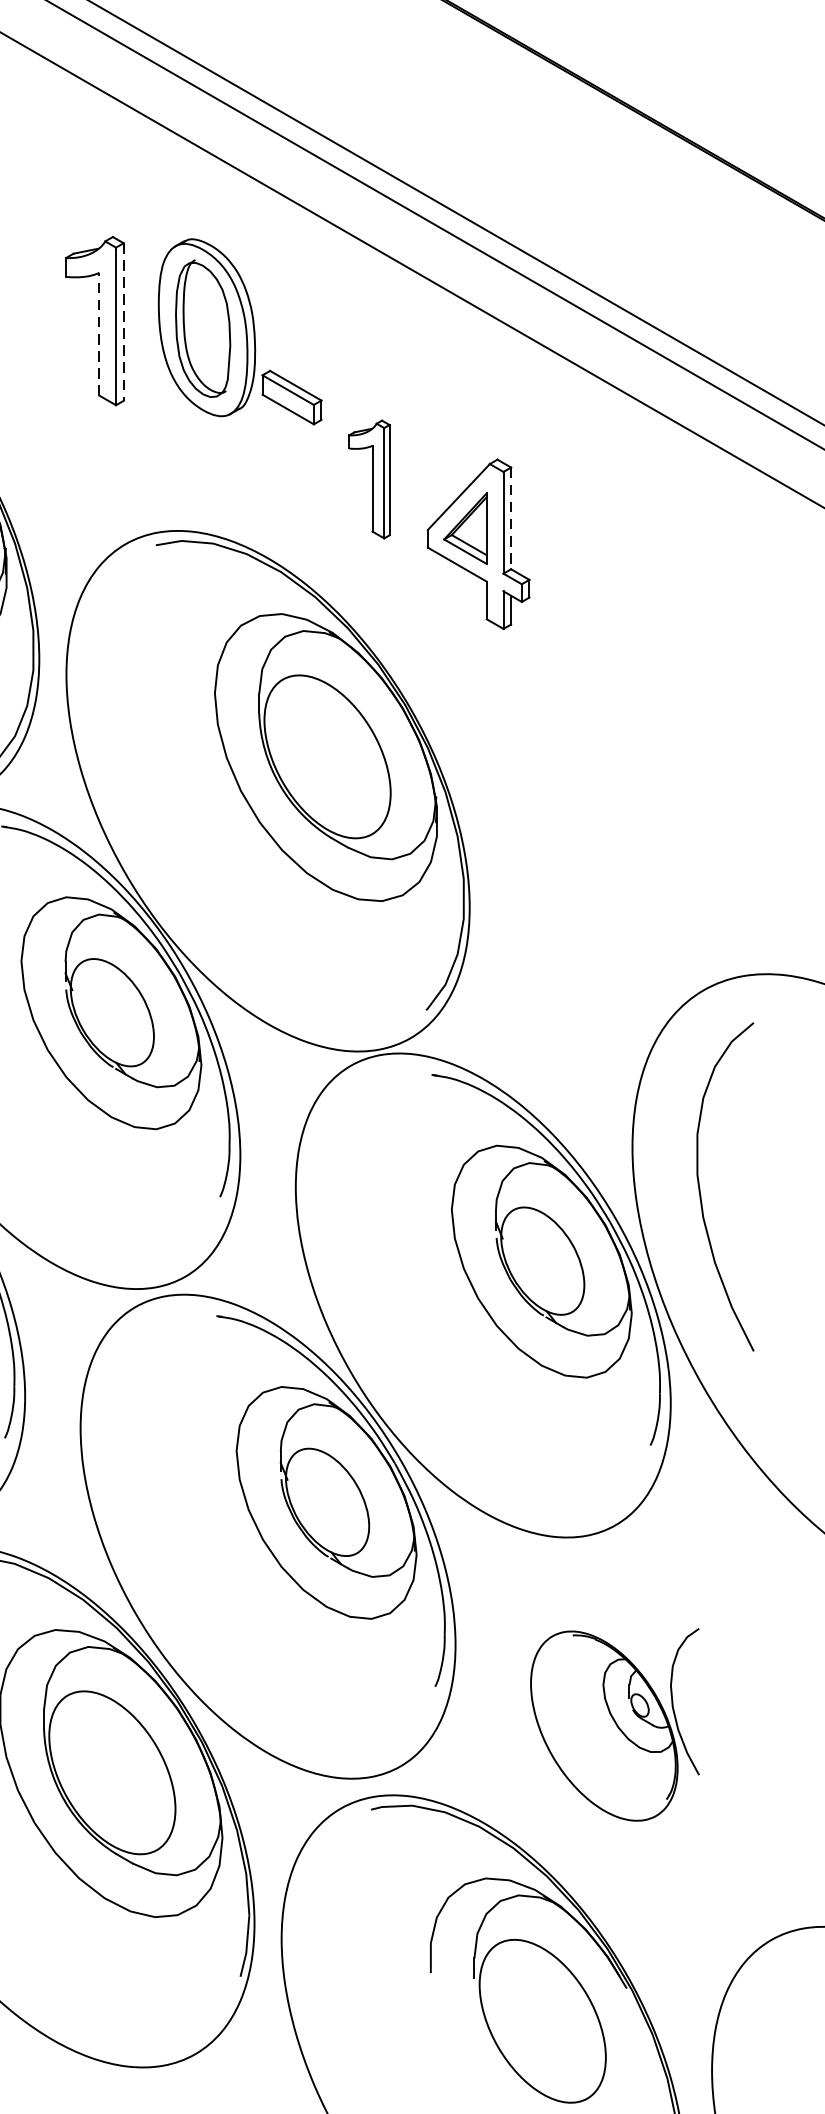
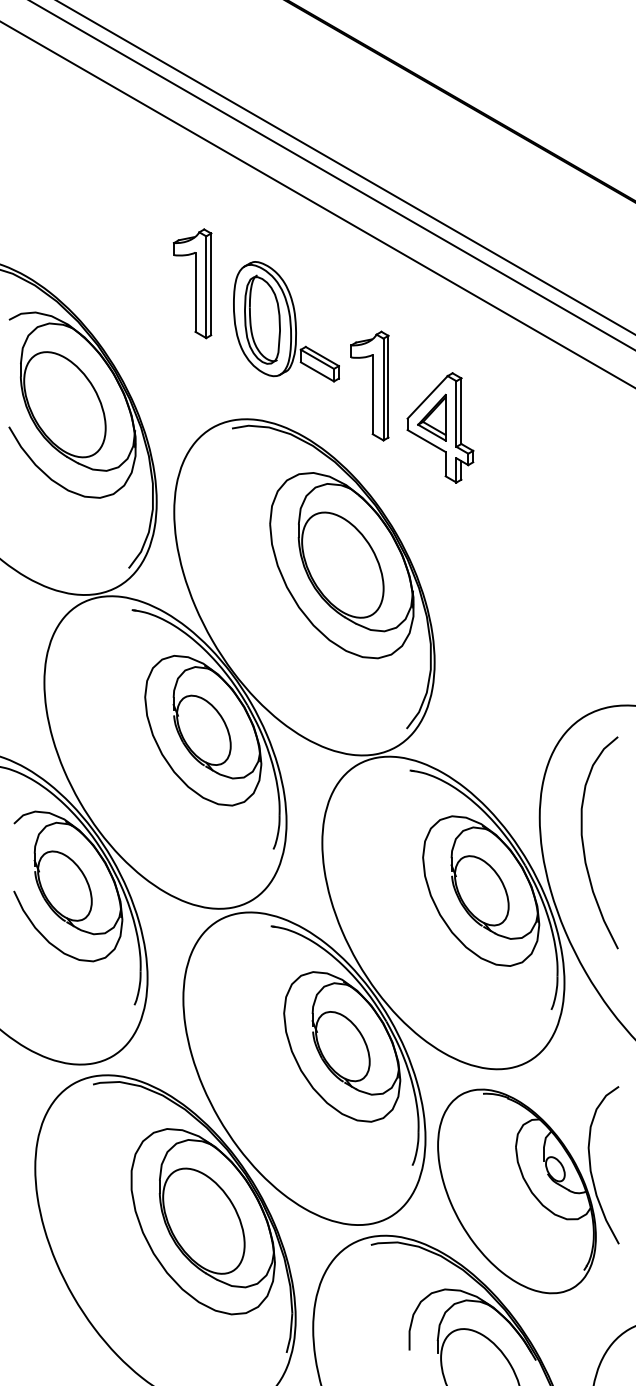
line: (124, 322) -> (211, 284), dashed -> solid
part: (240, 331) -> (286, 321), moved
line: (99, 334) -> (195, 292), dashed -> solid
part: (368, 478) -> (369, 385), size x1.43
line: (511, 518) -> (461, 411), dashed -> solid
part: (615, 1725) -> (528, 1190), size x1.67

